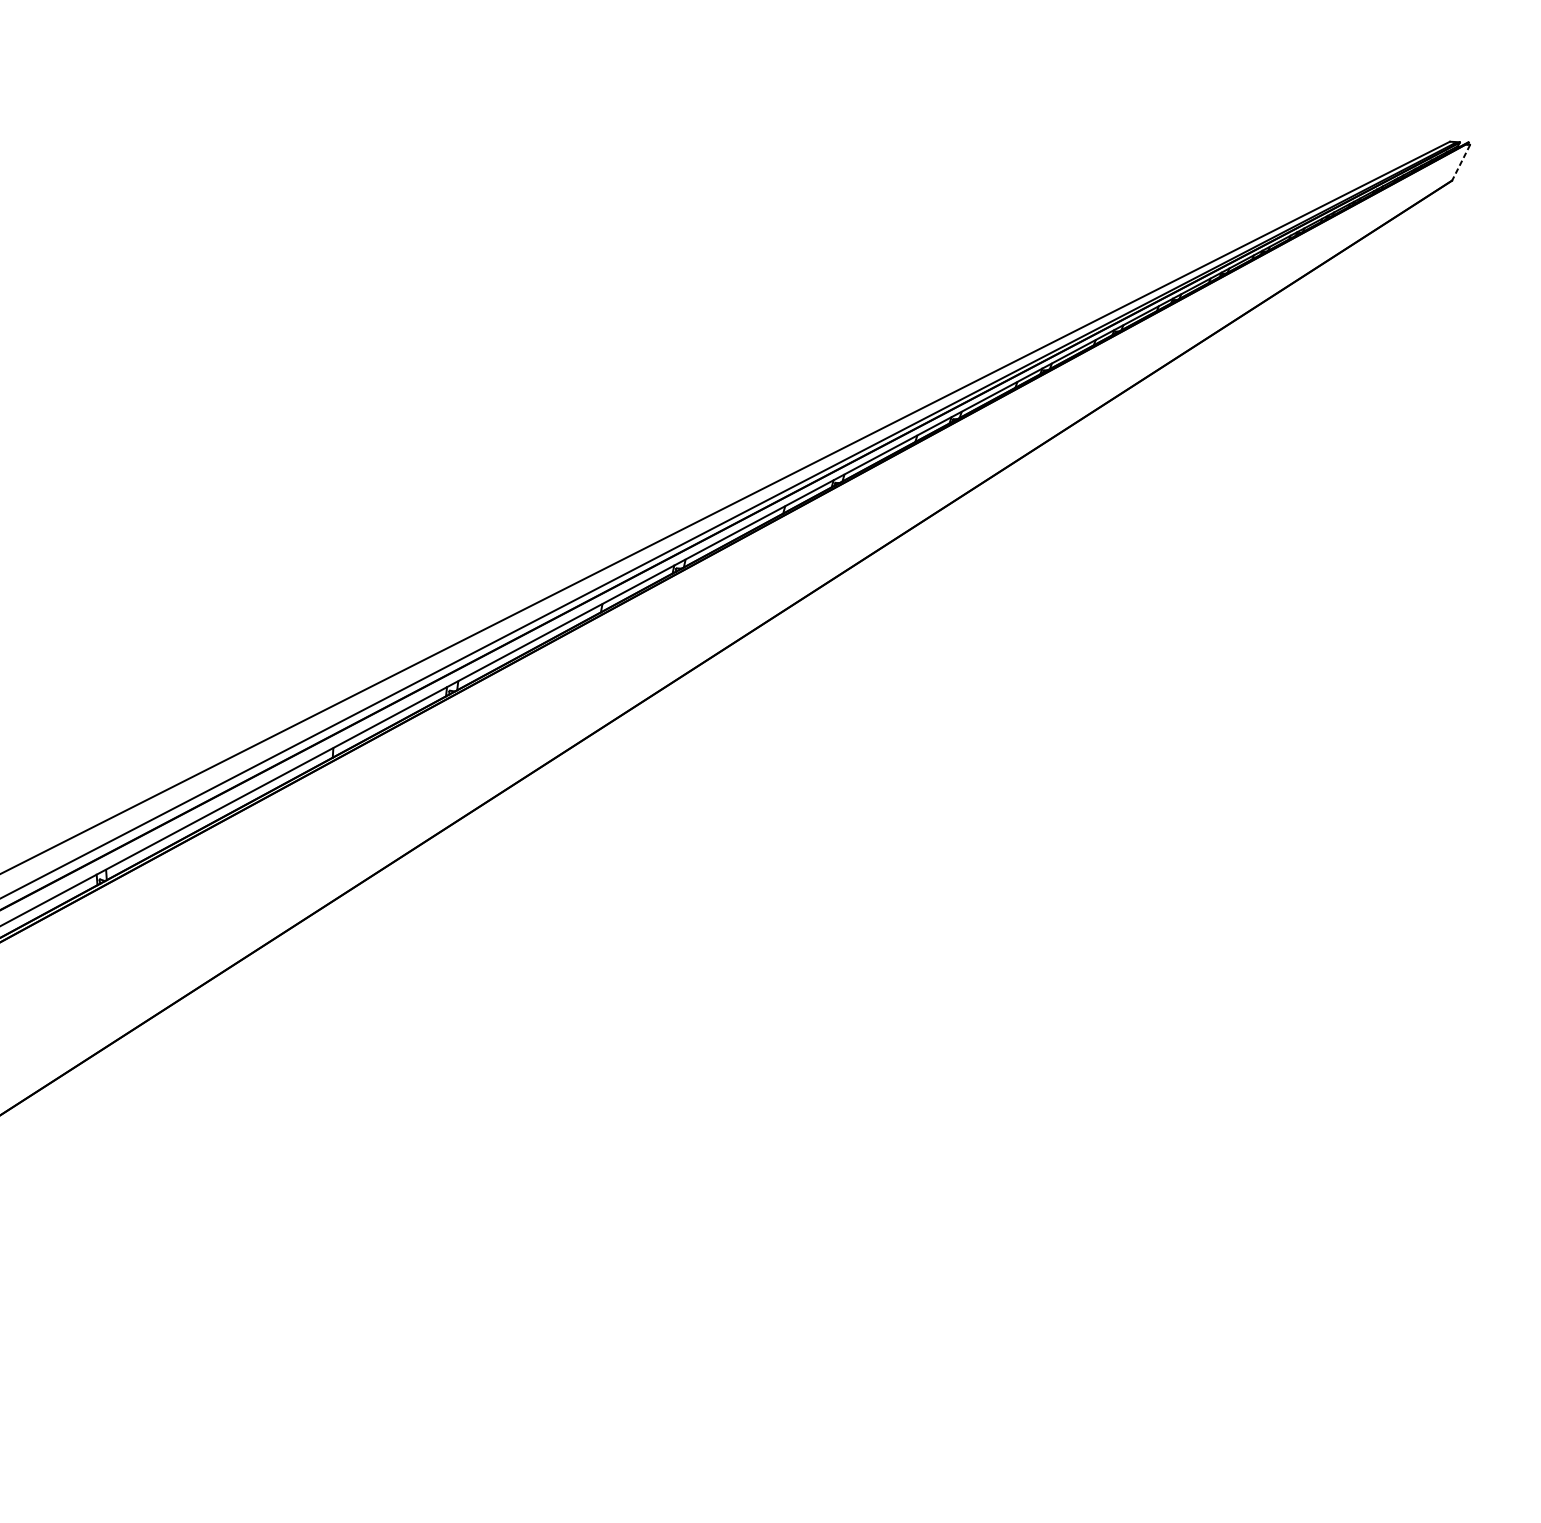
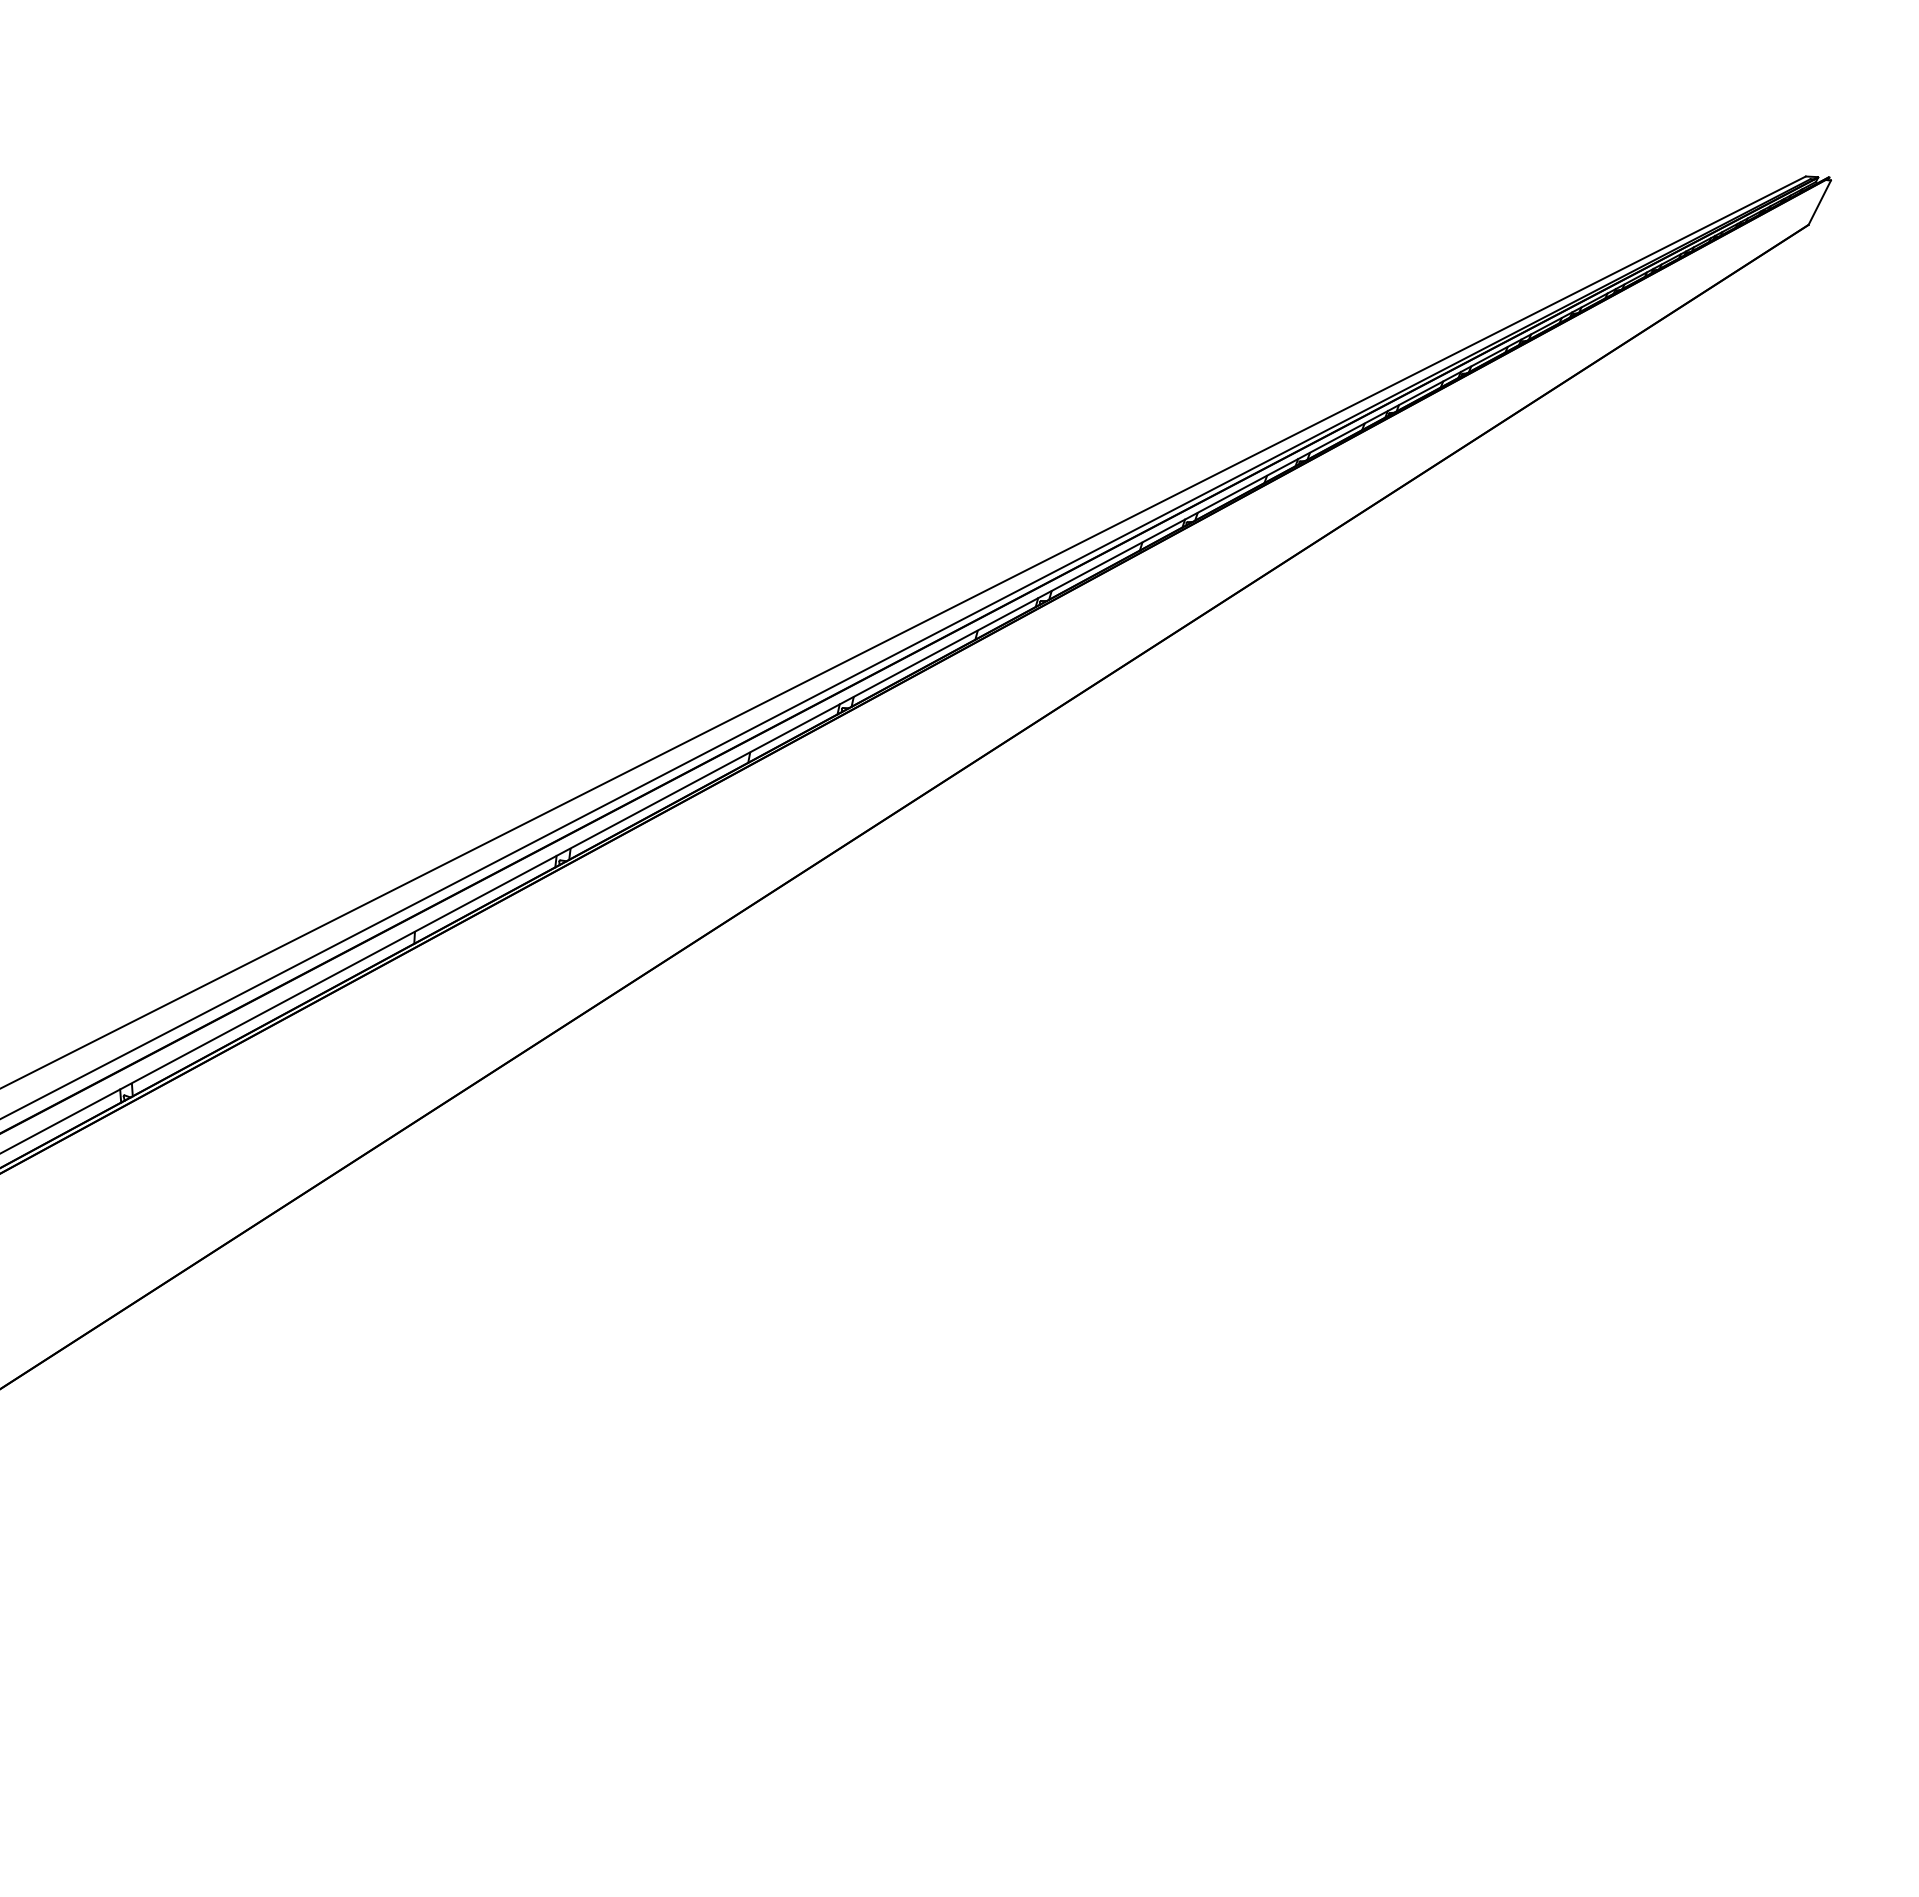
line: (1460, 162) -> (1819, 202), dashed -> solid

